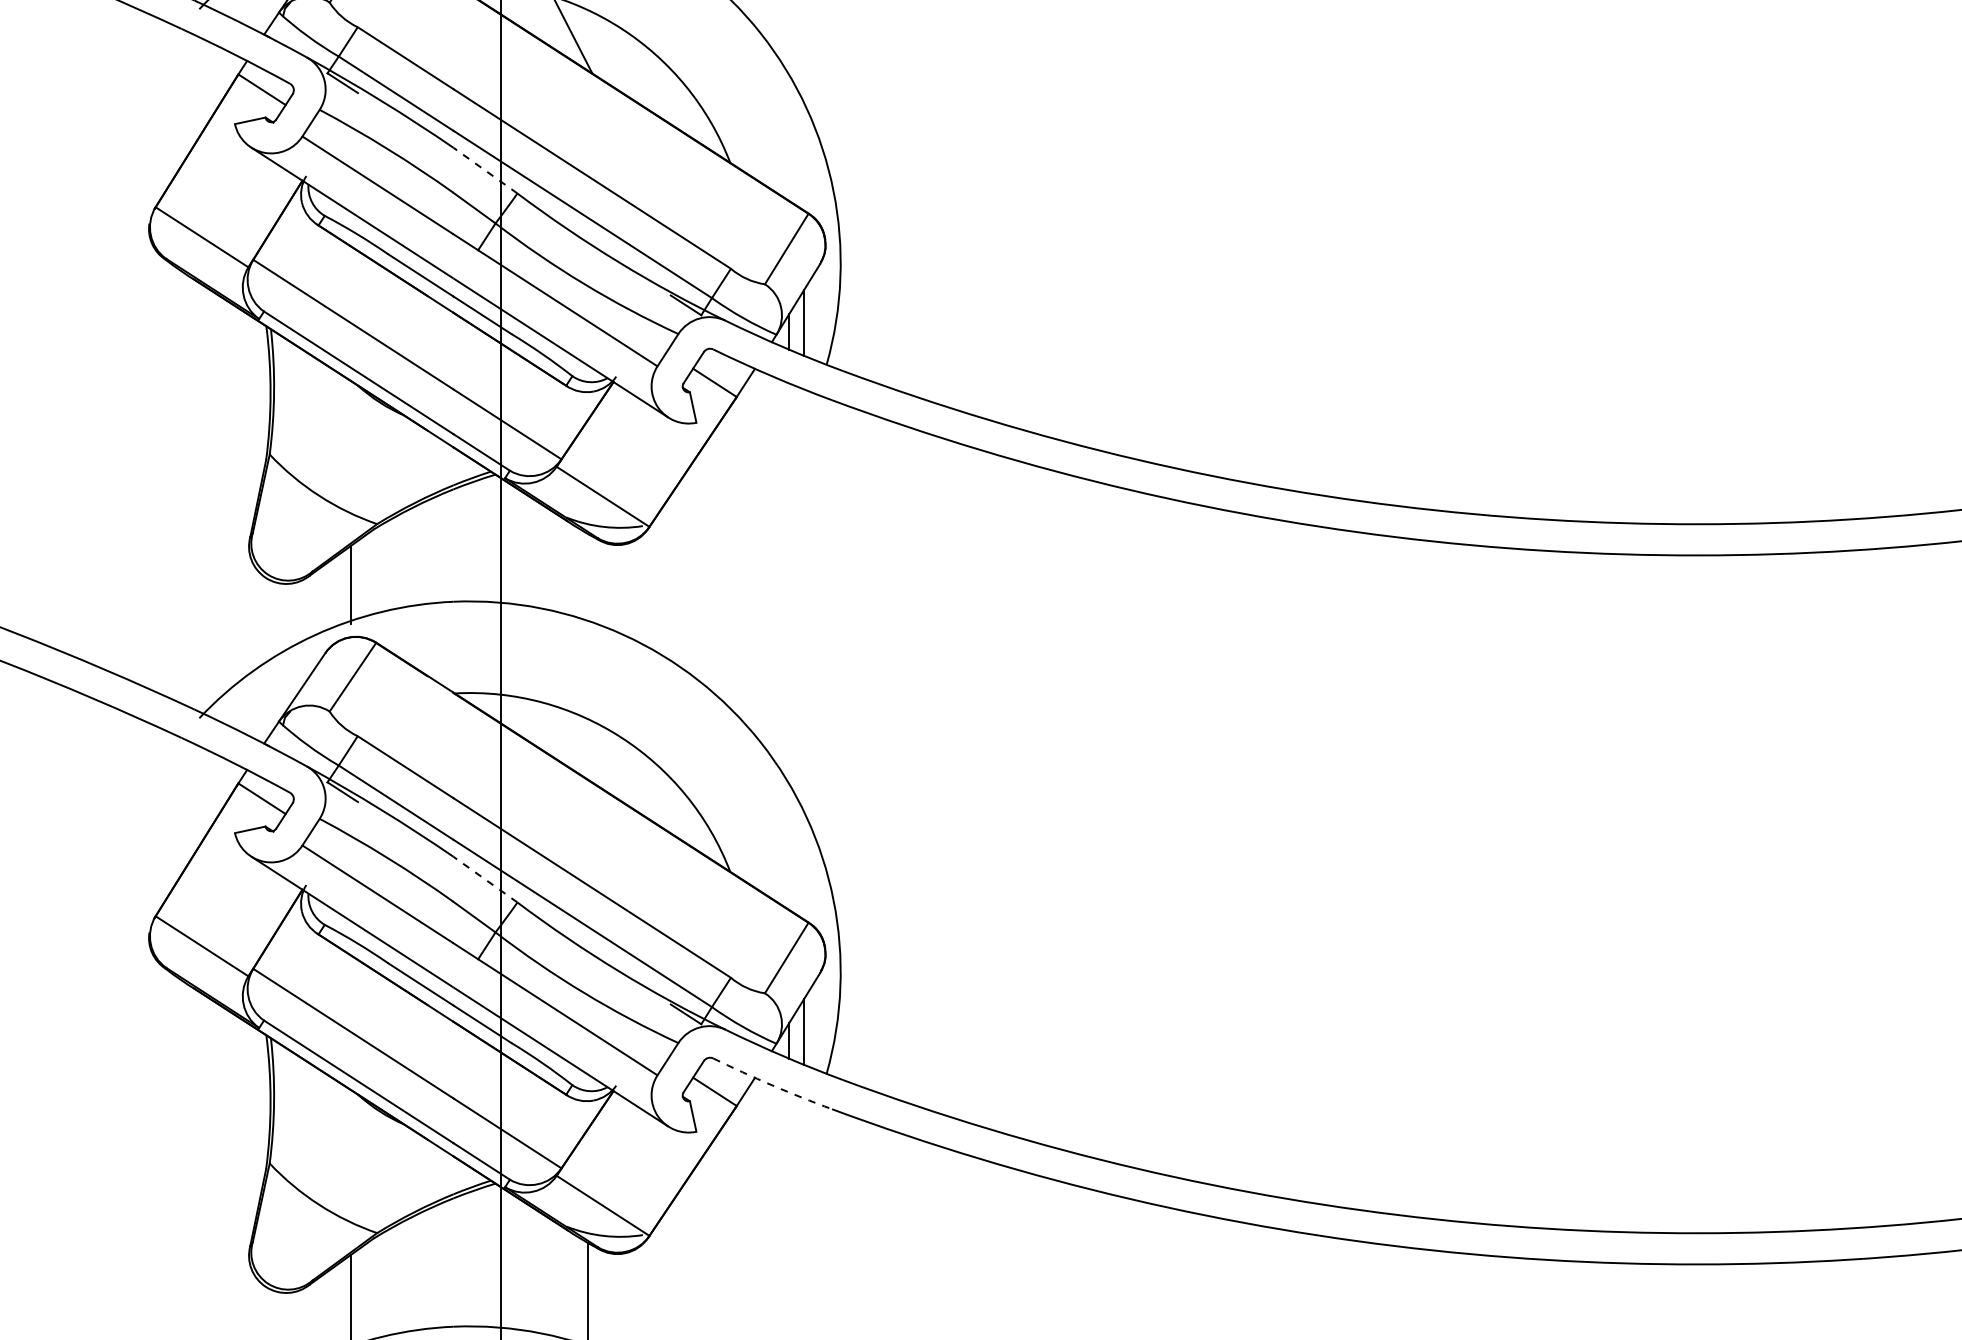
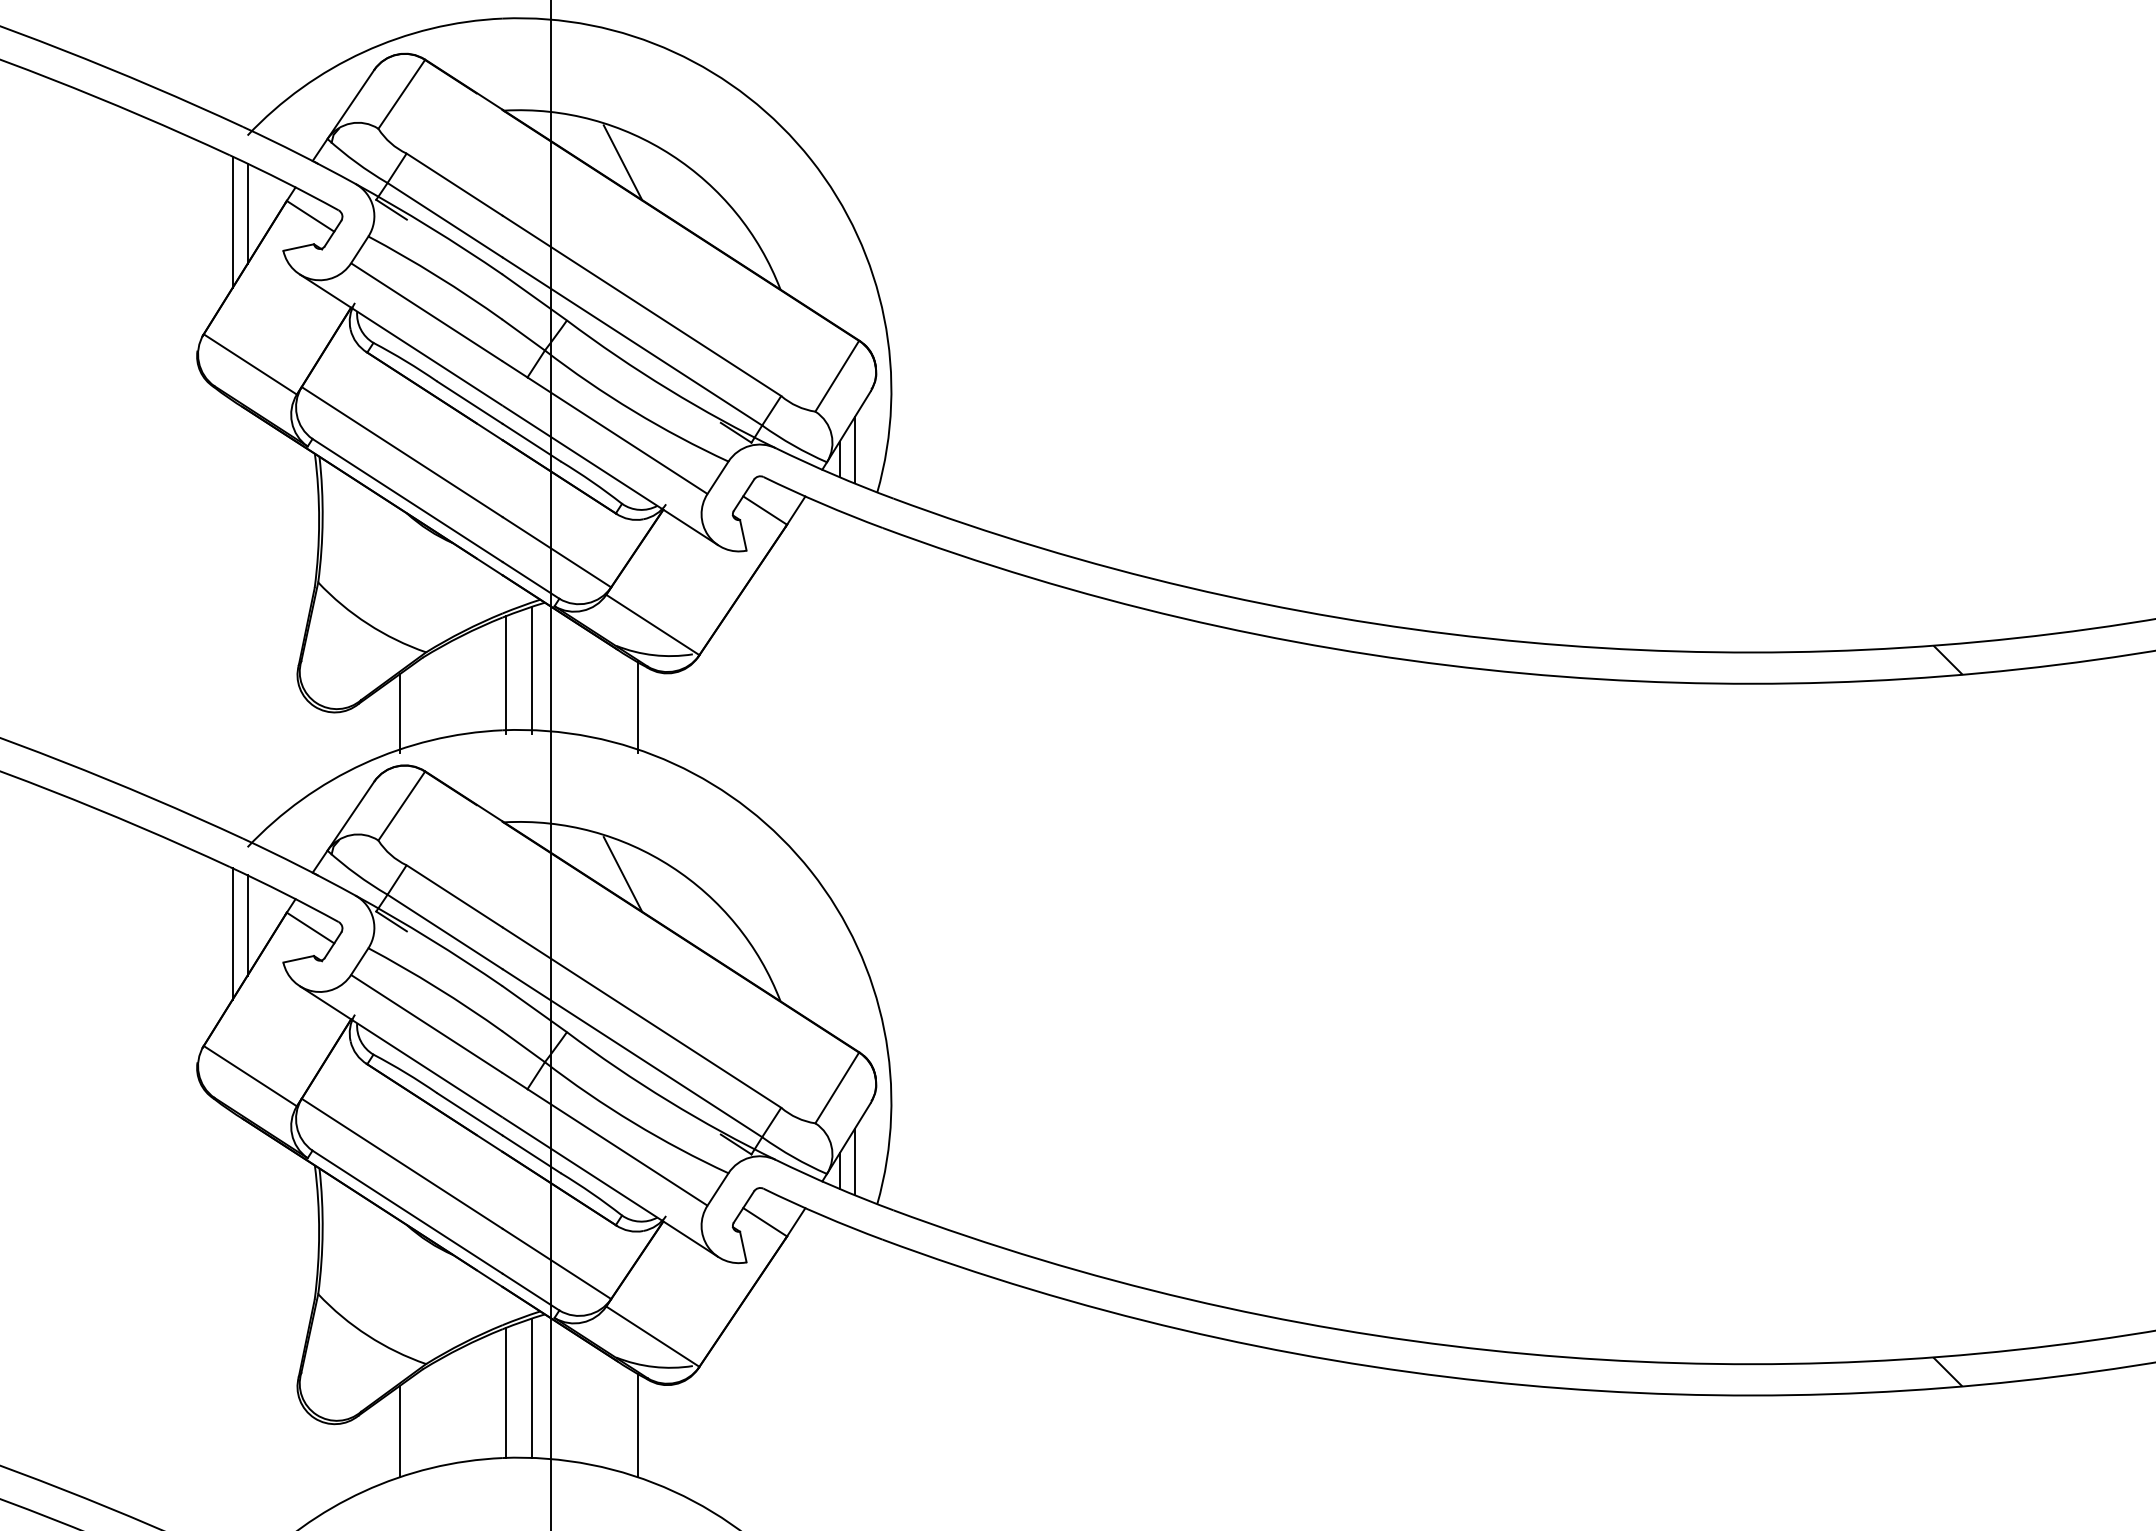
line: (199, 86) -> (247, 213), added
line: (184, 94) -> (232, 221), added
line: (485, 170) -> (534, 297), dashed -> solid
hatch: (1892, 531) -> (1947, 659), added
line: (482, 541) -> (531, 669), added
line: (456, 546) -> (505, 674), added
line: (588, 579) -> (638, 707), added
line: (572, 745) -> (622, 874), added
line: (199, 796) -> (247, 925), added
line: (184, 804) -> (232, 933), added
line: (485, 878) -> (534, 1008), dashed -> solid
arc: (772, 1085) -> (822, 1215), dashed -> solid
hatch: (1892, 1240) -> (1947, 1371), added
line: (482, 1256) -> (531, 1387), added
line: (456, 1261) -> (505, 1392), added

